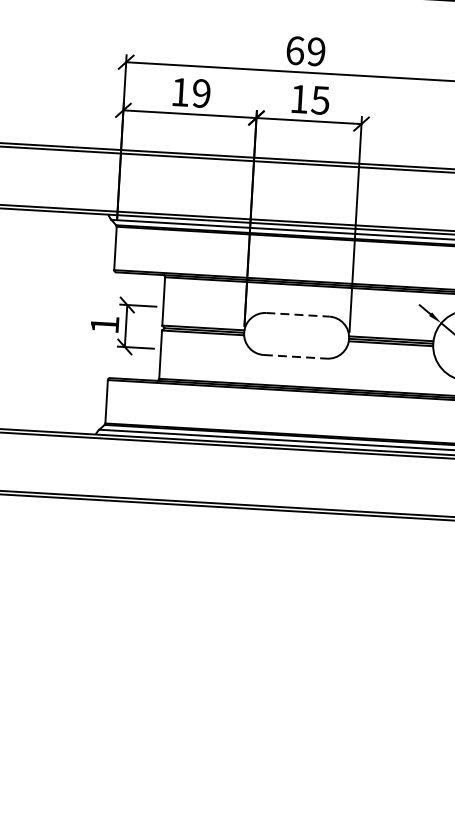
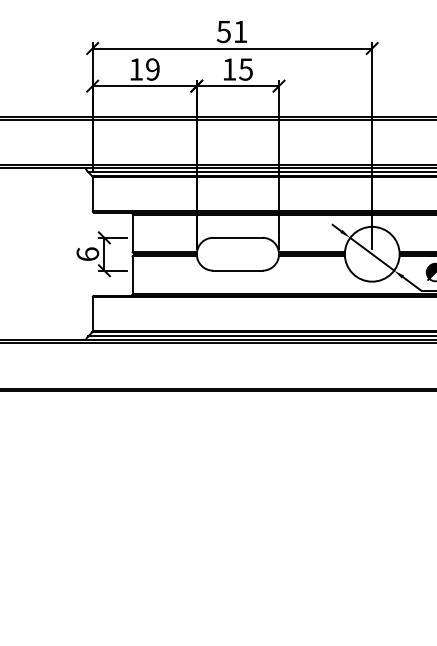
text: (304, 50) -> (231, 31), 69 -> 51
line: (297, 314) -> (237, 237), dashed -> solid
text: (104, 323) -> (87, 253), 1 -> 6
line: (294, 356) -> (237, 270), dashed -> solid

